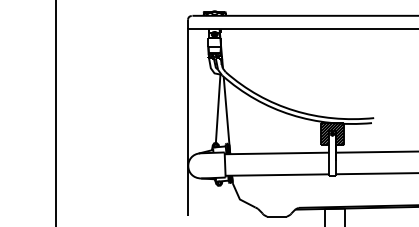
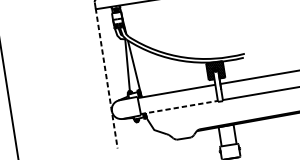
line: (188, 122) -> (107, 78), solid -> dashed
line: (277, 175) -> (179, 107), solid -> dashed

